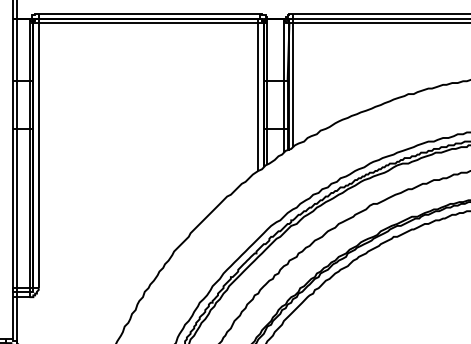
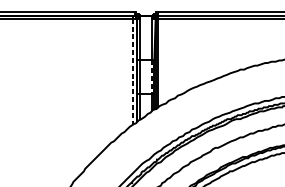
line: (258, 97) -> (133, 72), solid -> dashed
line: (283, 105) -> (151, 77), solid -> dashed

